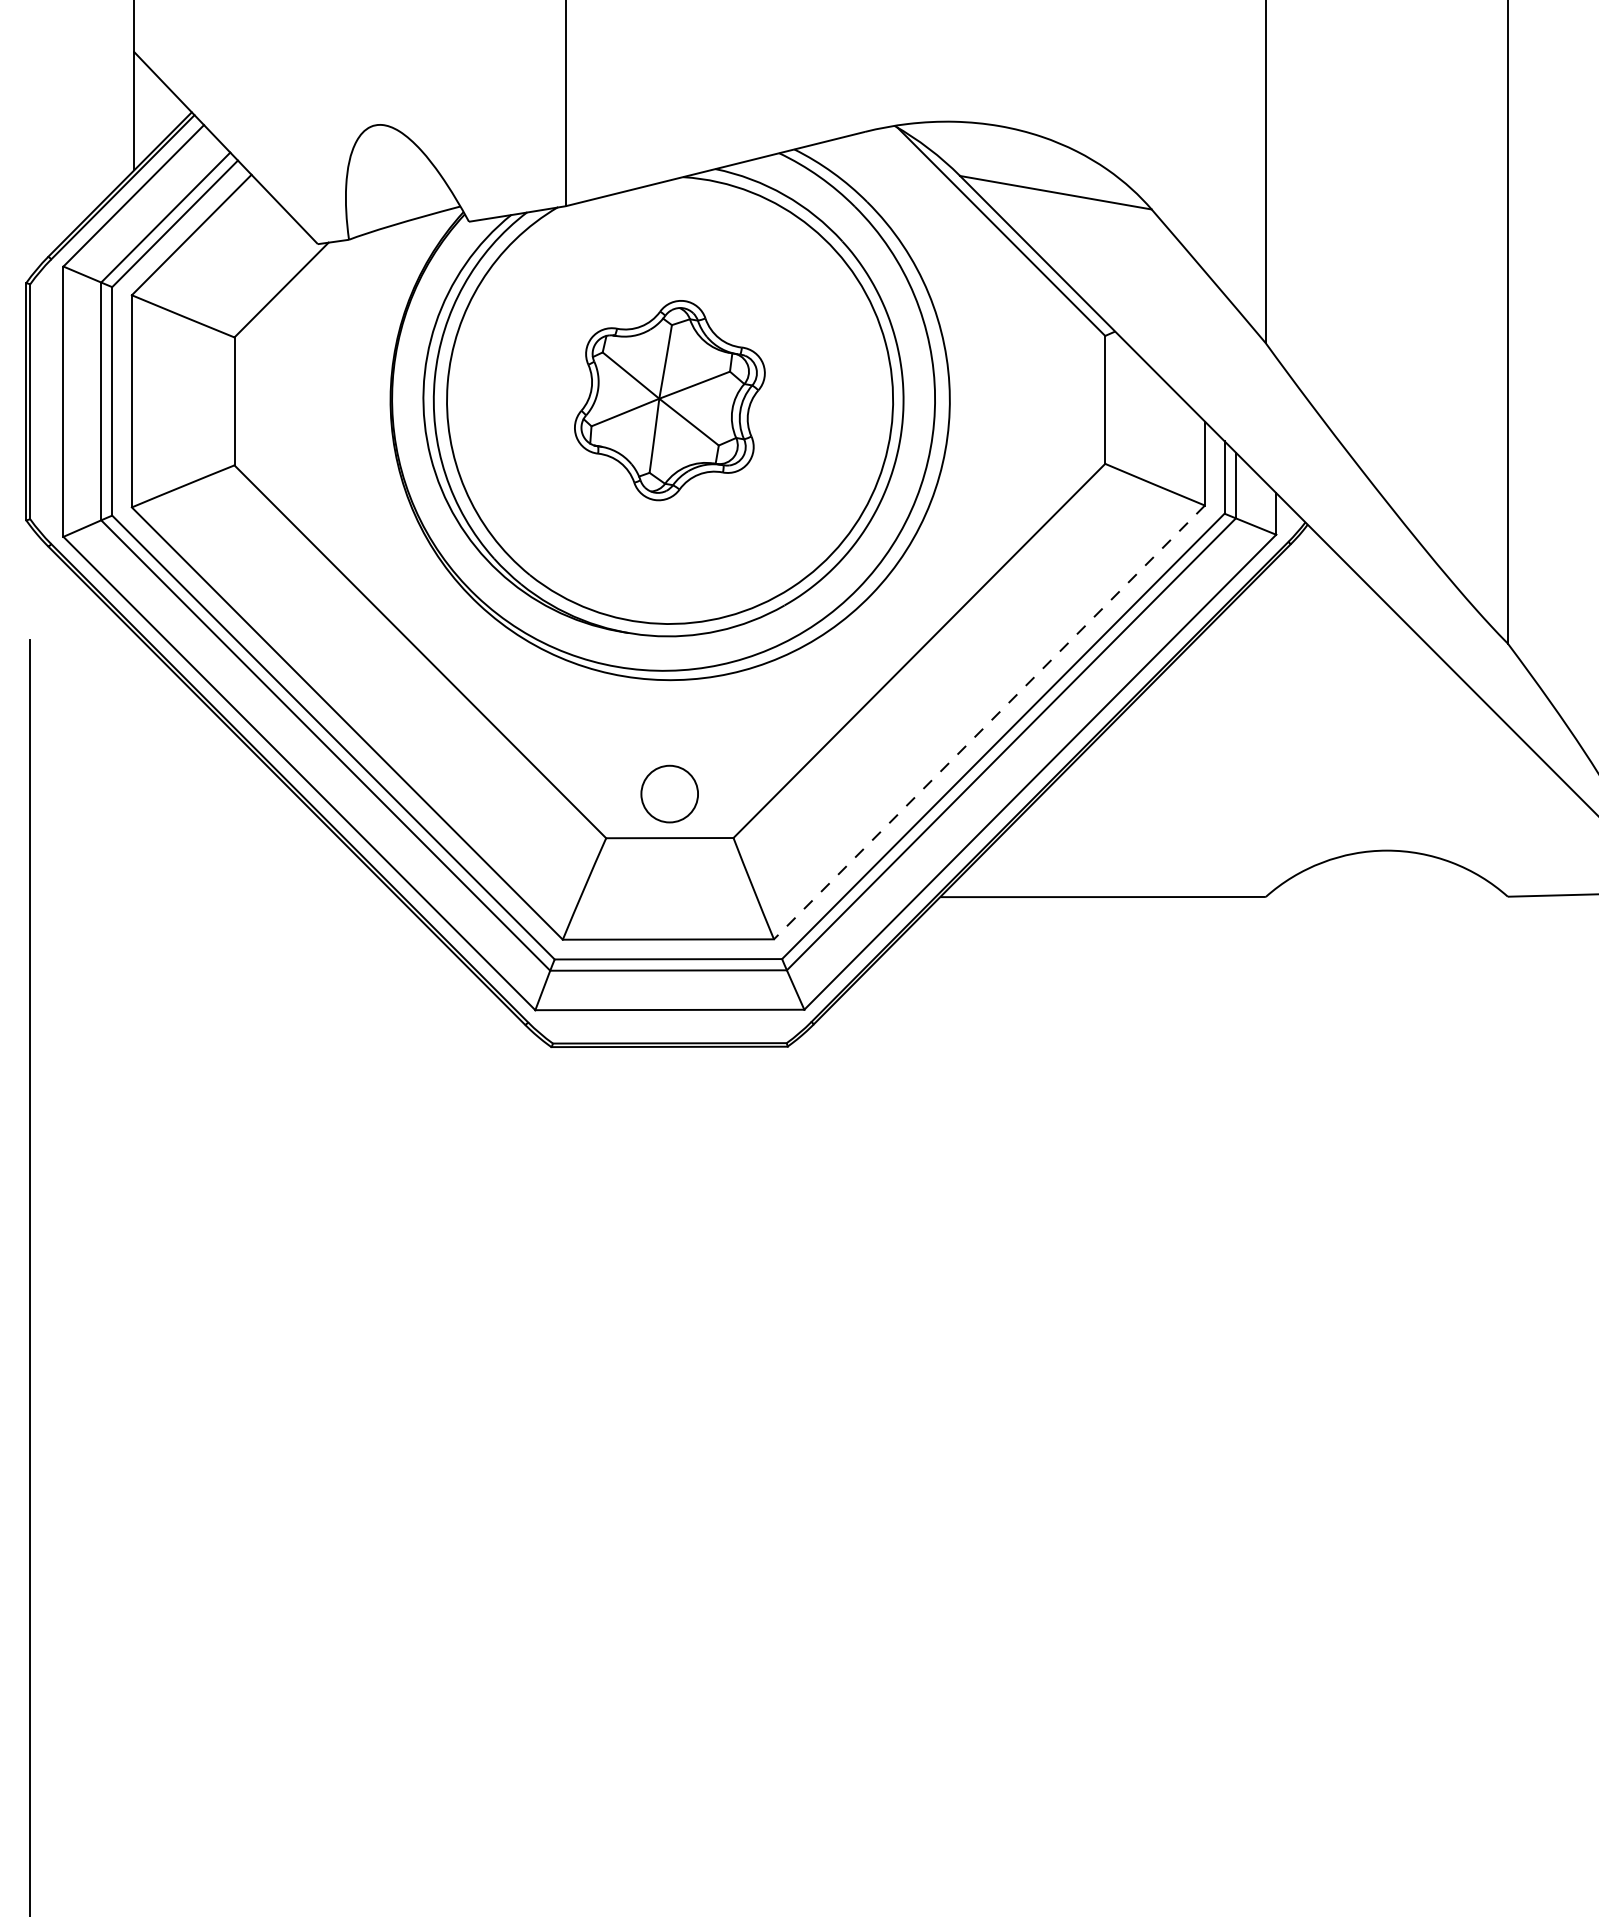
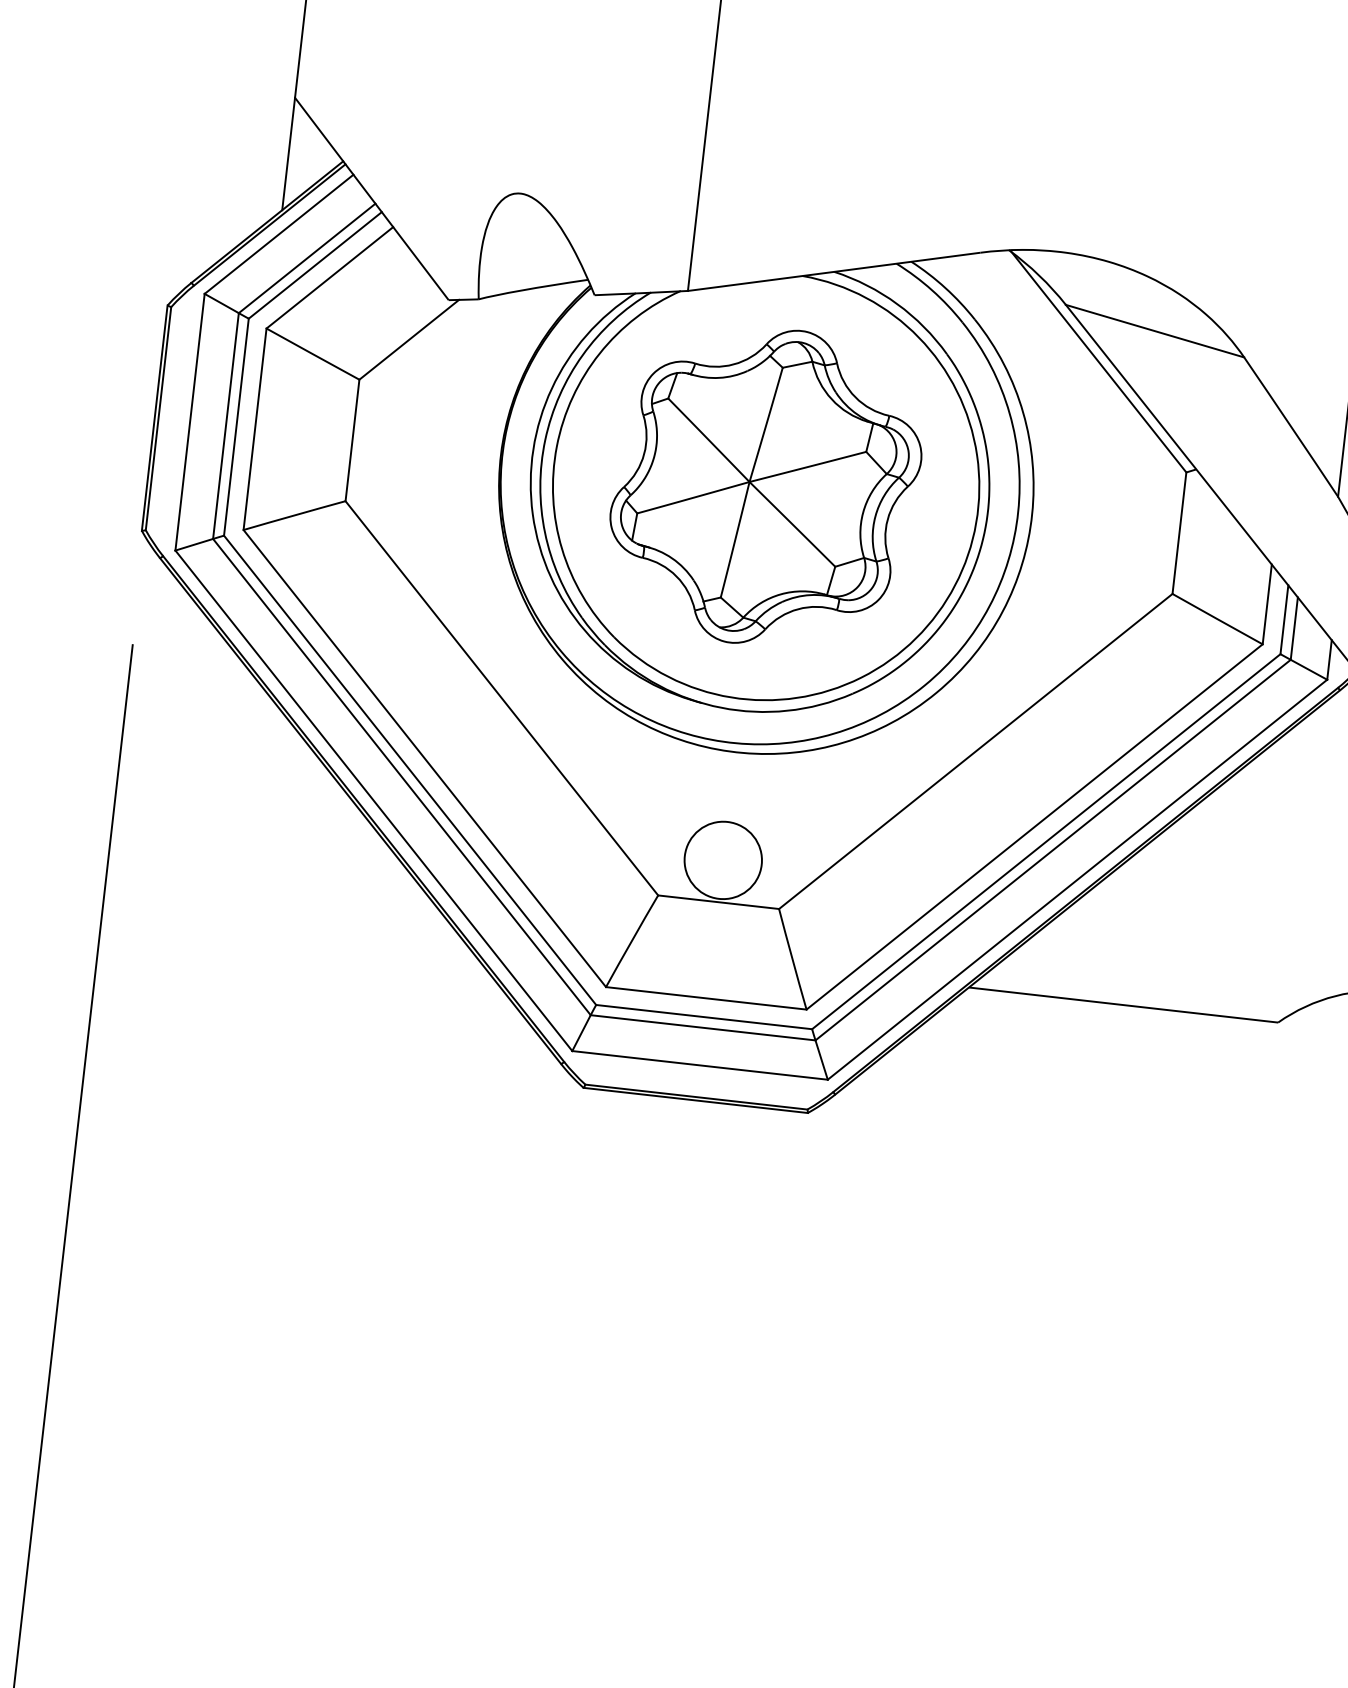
part: (669, 400) -> (765, 486), size x1.67
line: (989, 722) -> (1034, 827), dashed -> solid
circle: (669, 793) -> (723, 859), size x1.43

